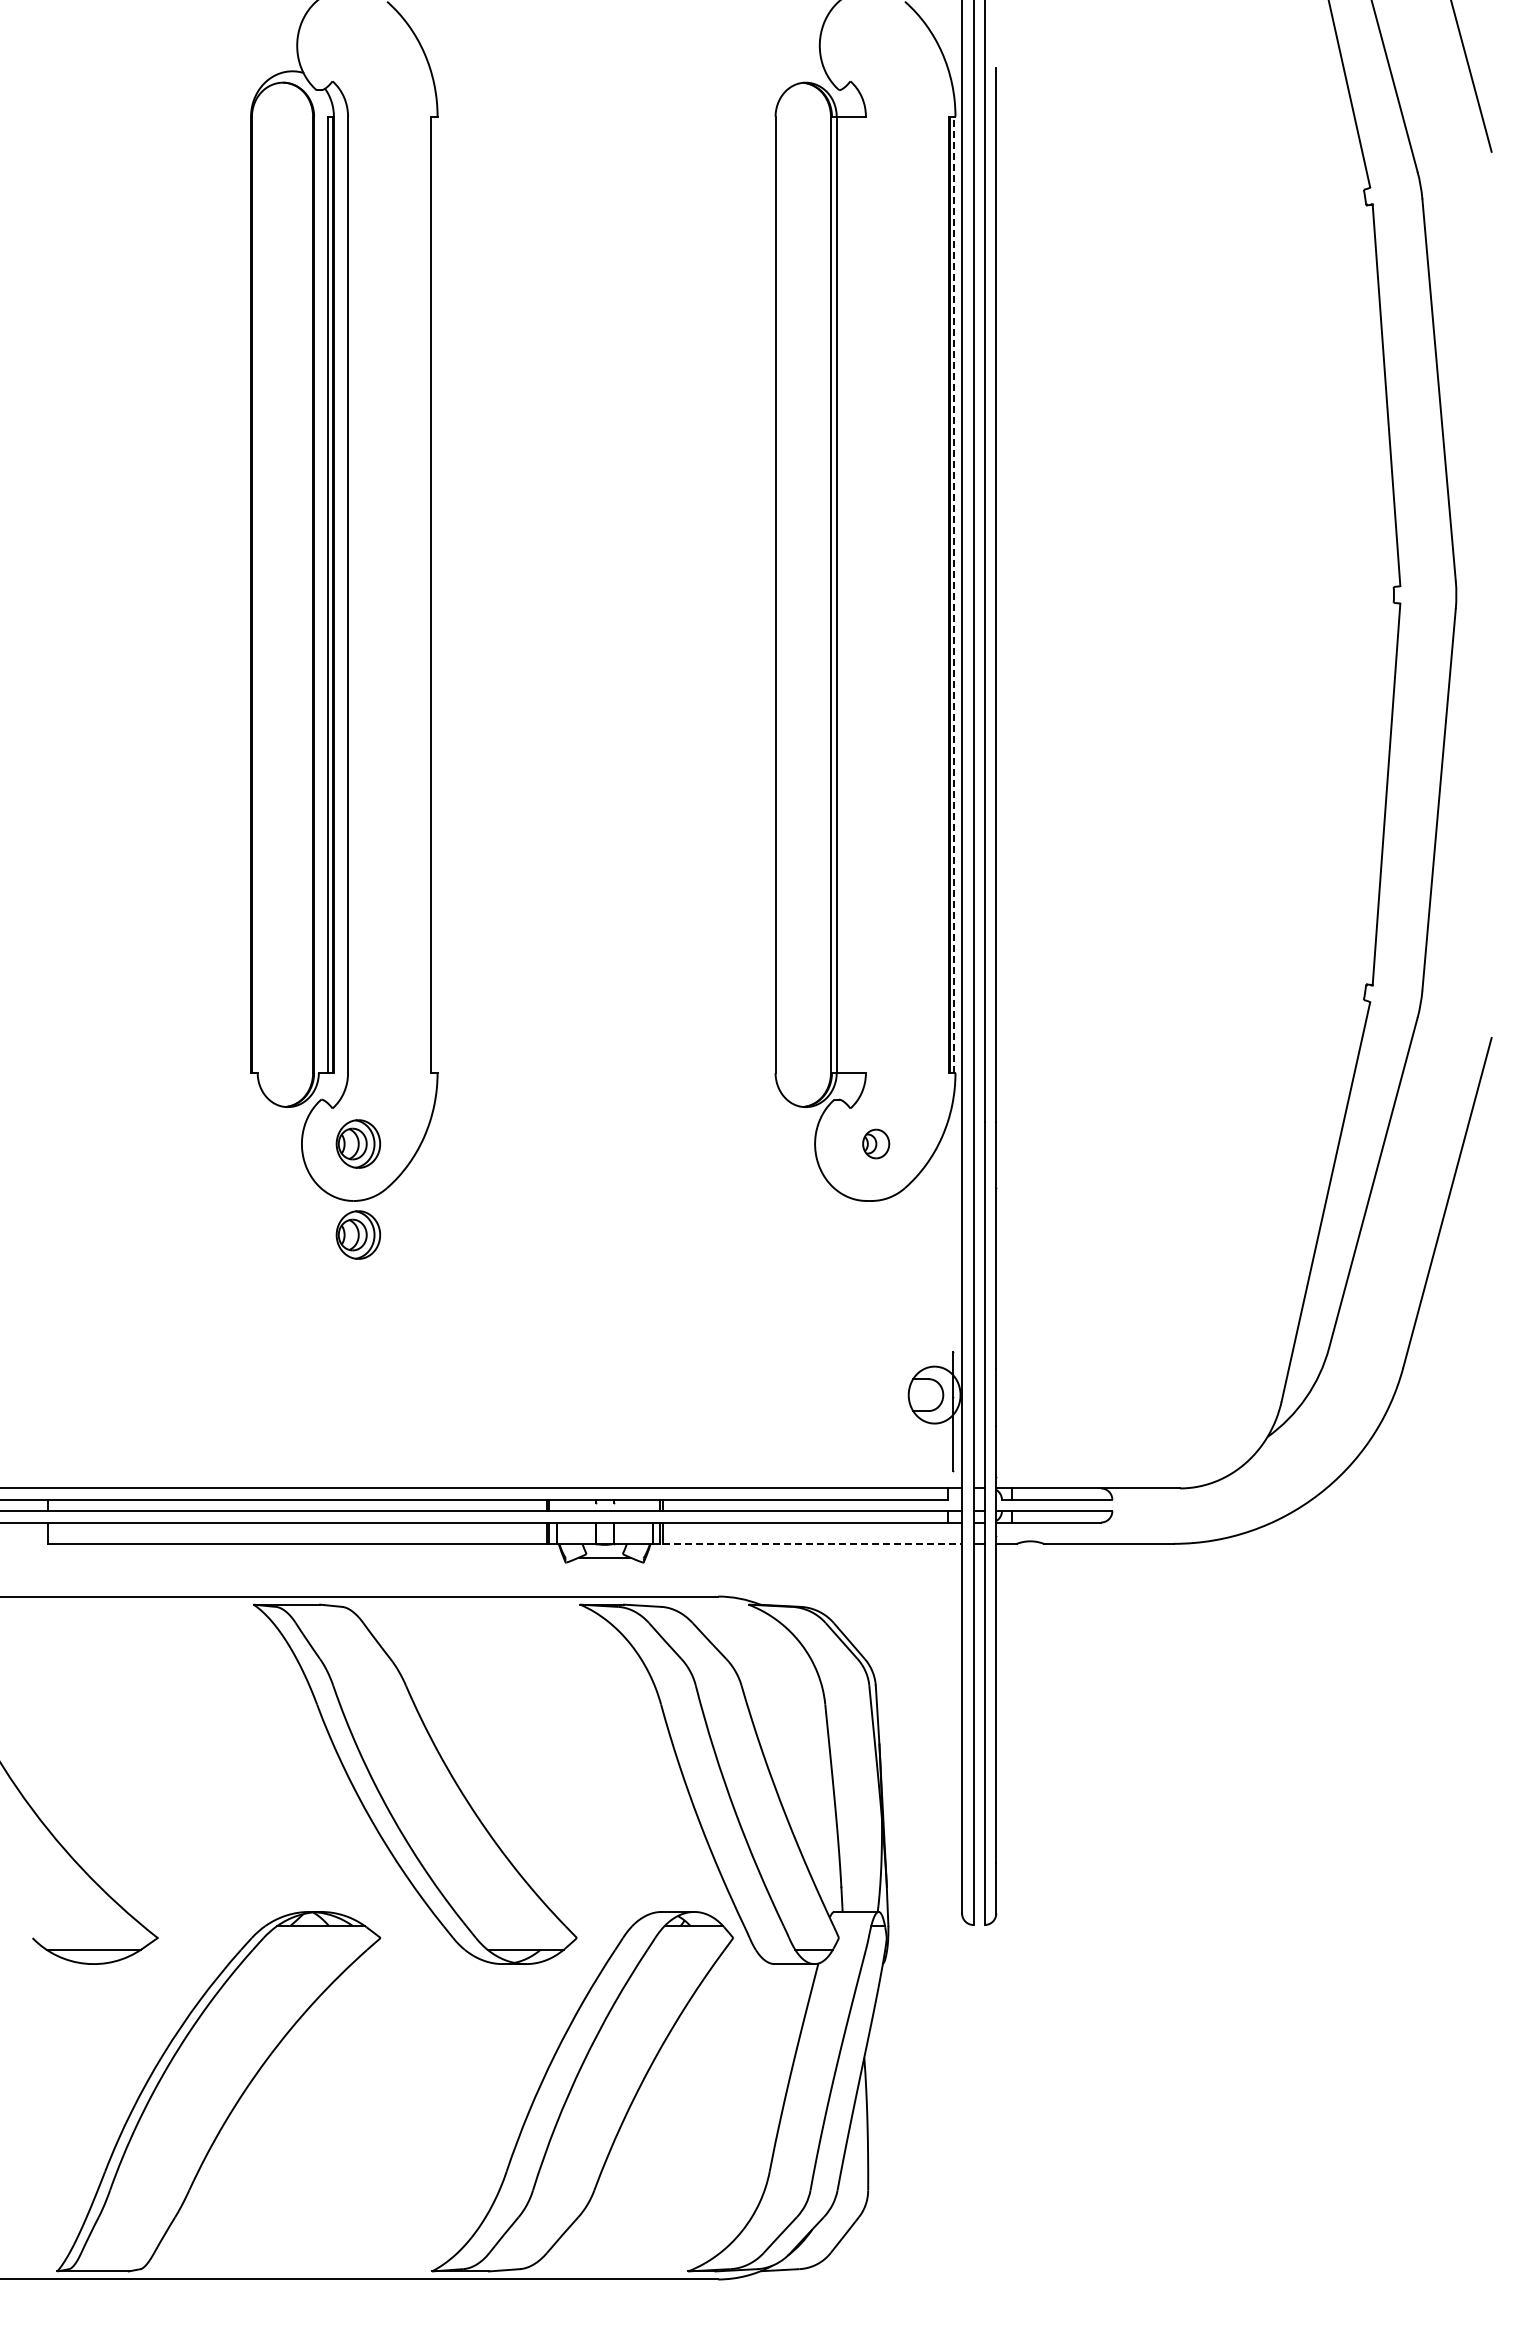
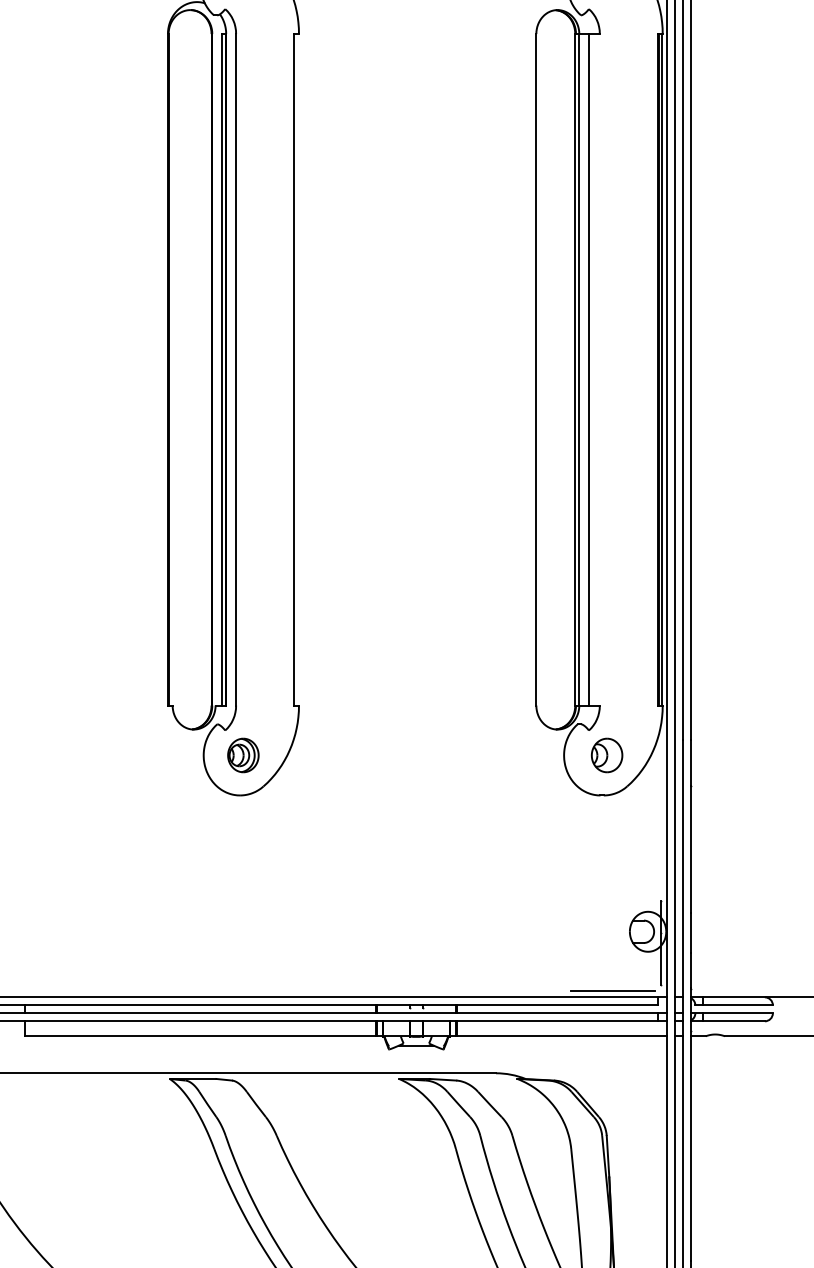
line: (850, 594) -> (588, 369), added
line: (954, 594) -> (662, 369), dashed -> solid
part: (875, 1143) -> (606, 755), size x1.67
part: (358, 1234) -> (243, 819), removed
line: (884, 1478) -> (612, 990), added
line: (812, 1543) -> (562, 1036), dashed -> solid

